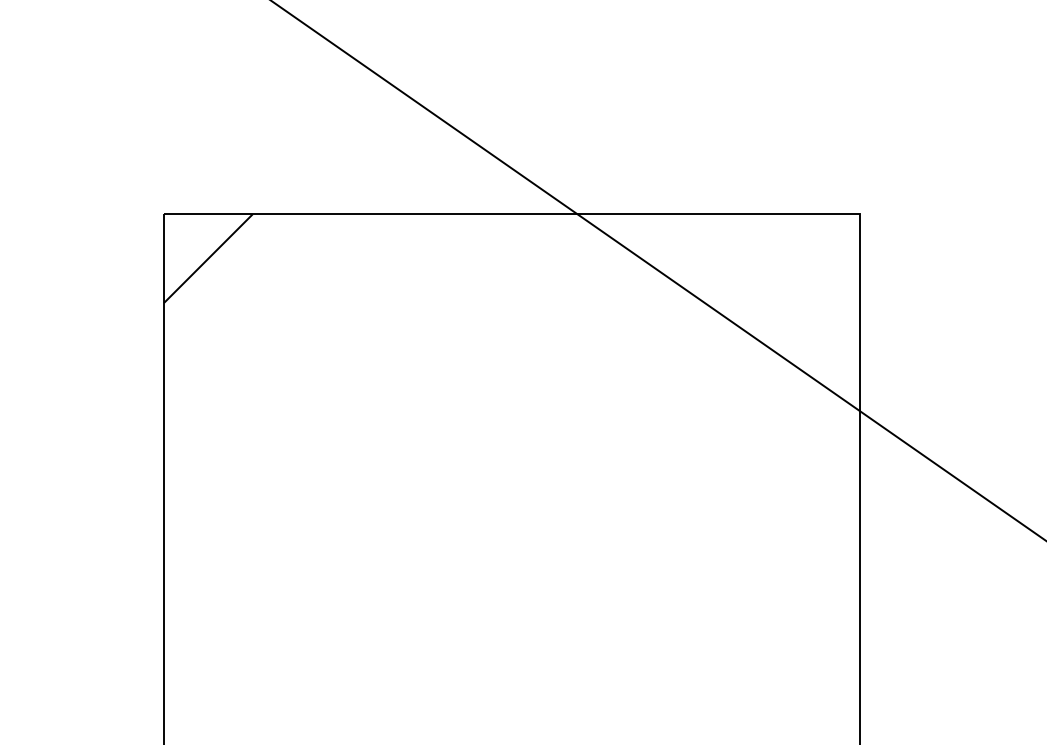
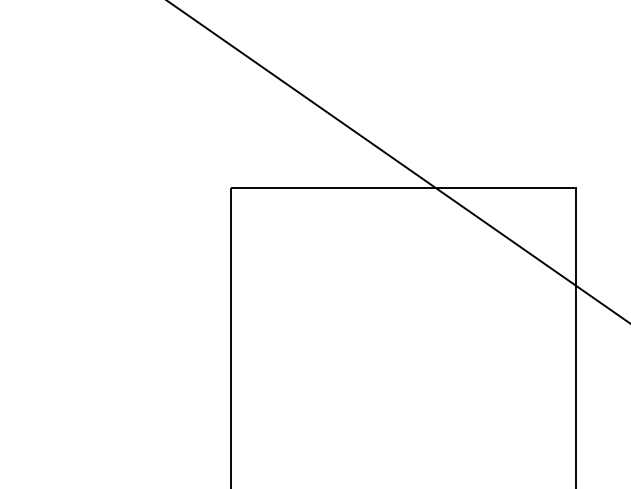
hatch: (208, 257) -> (253, 209), removed

